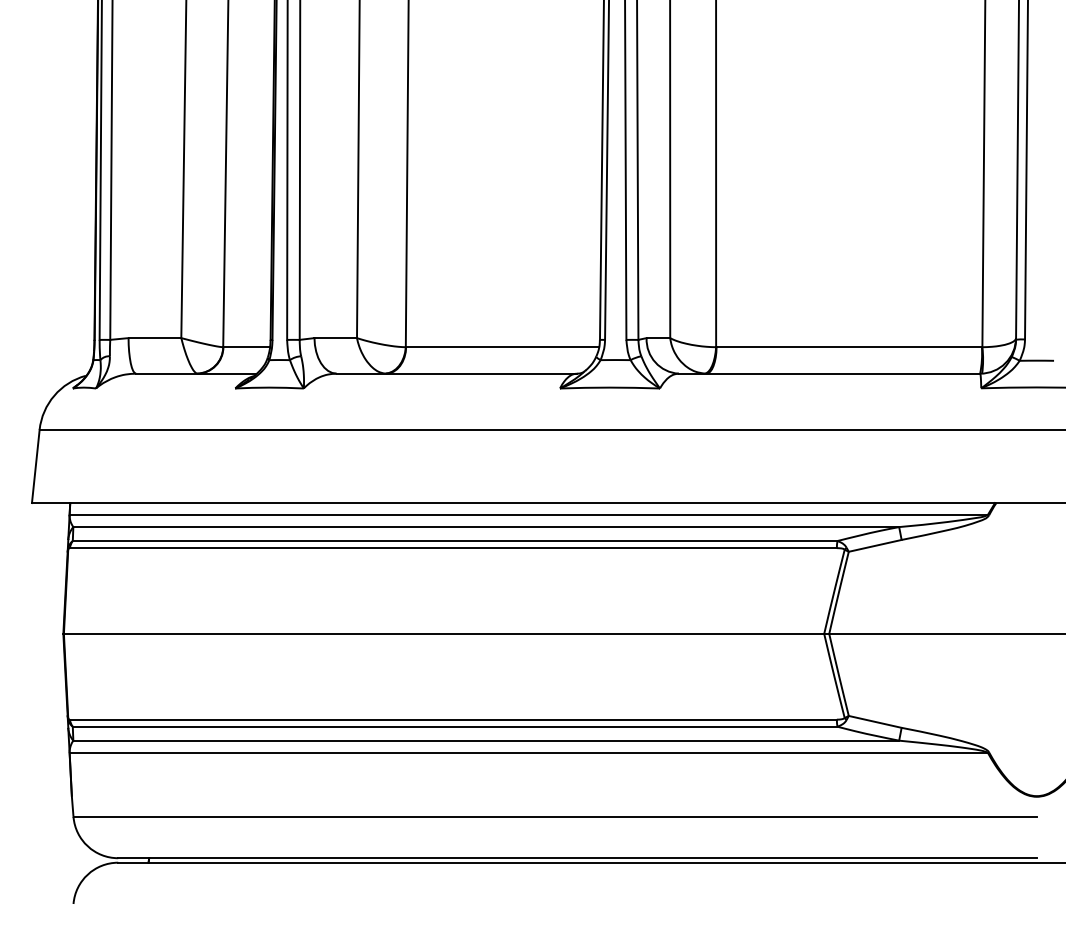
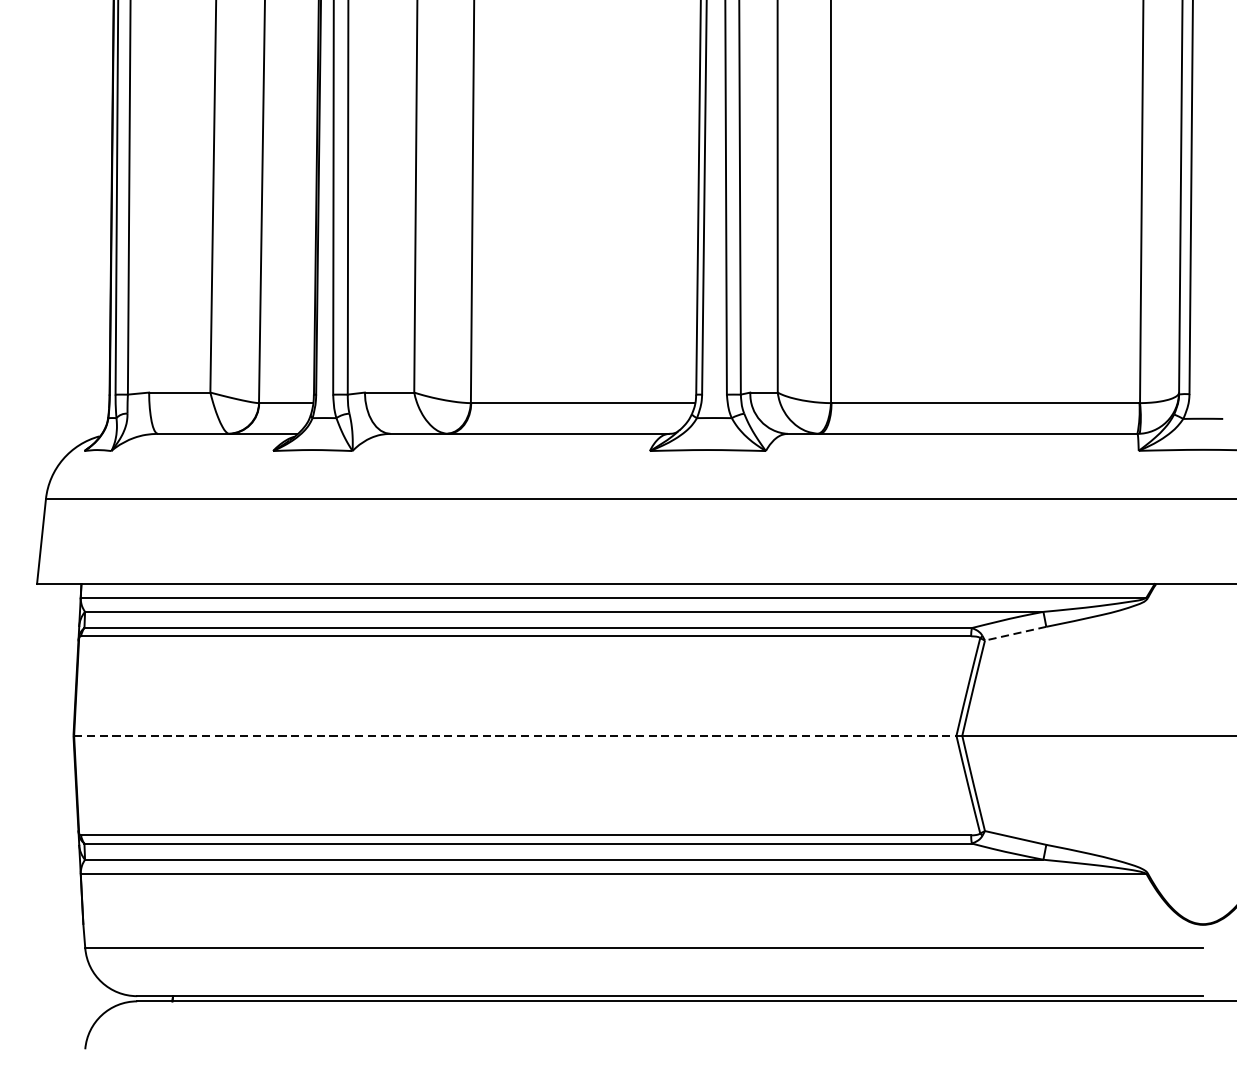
line: (874, 545) -> (1014, 633), solid -> dashed
line: (444, 633) -> (515, 735), solid -> dashed

